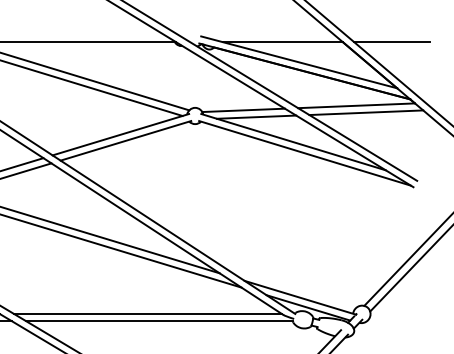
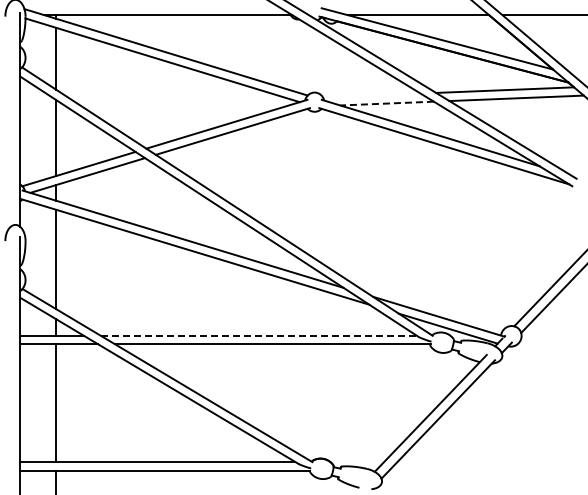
line: (243, 110) -> (371, 95), removed
line: (256, 117) -> (387, 103), solid -> dashed
line: (148, 313) -> (259, 335), solid -> dashed

